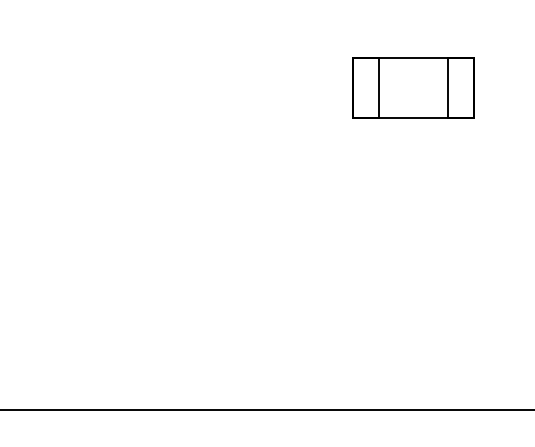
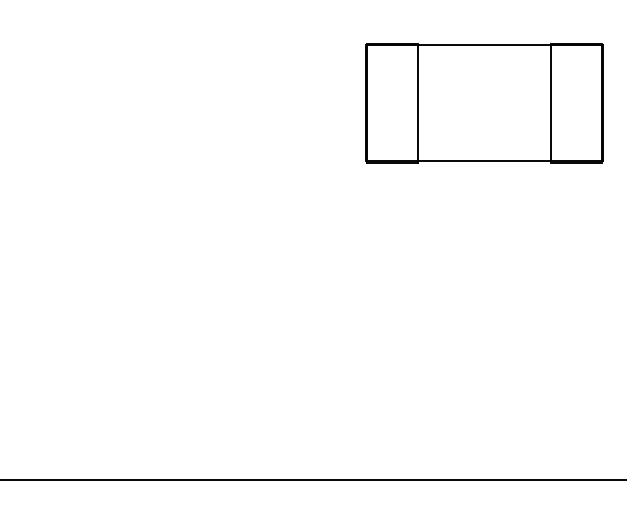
part: (413, 88) -> (484, 103), size x1.67

